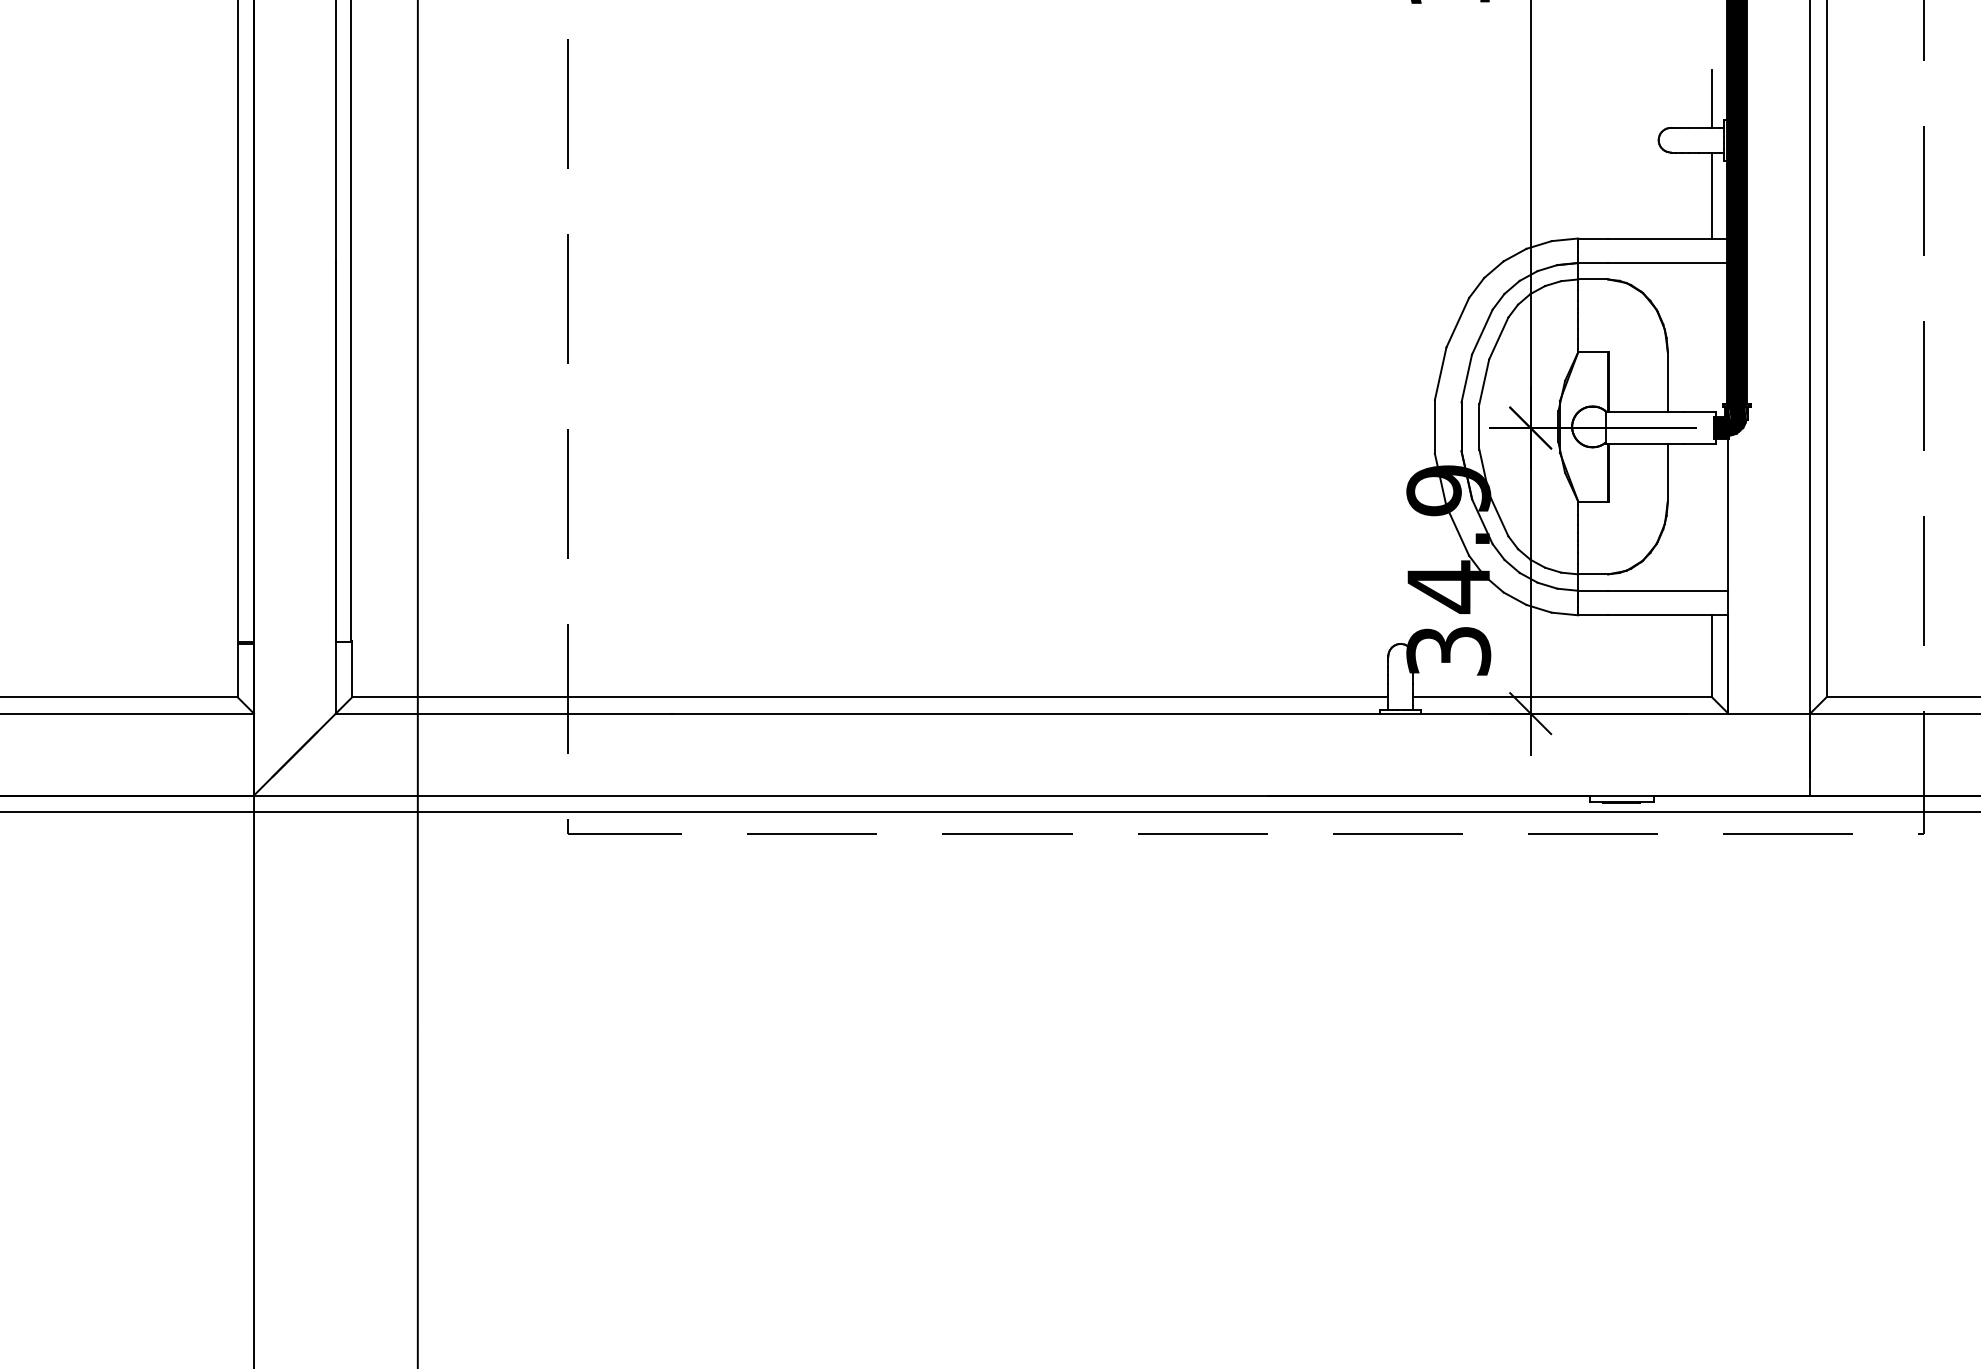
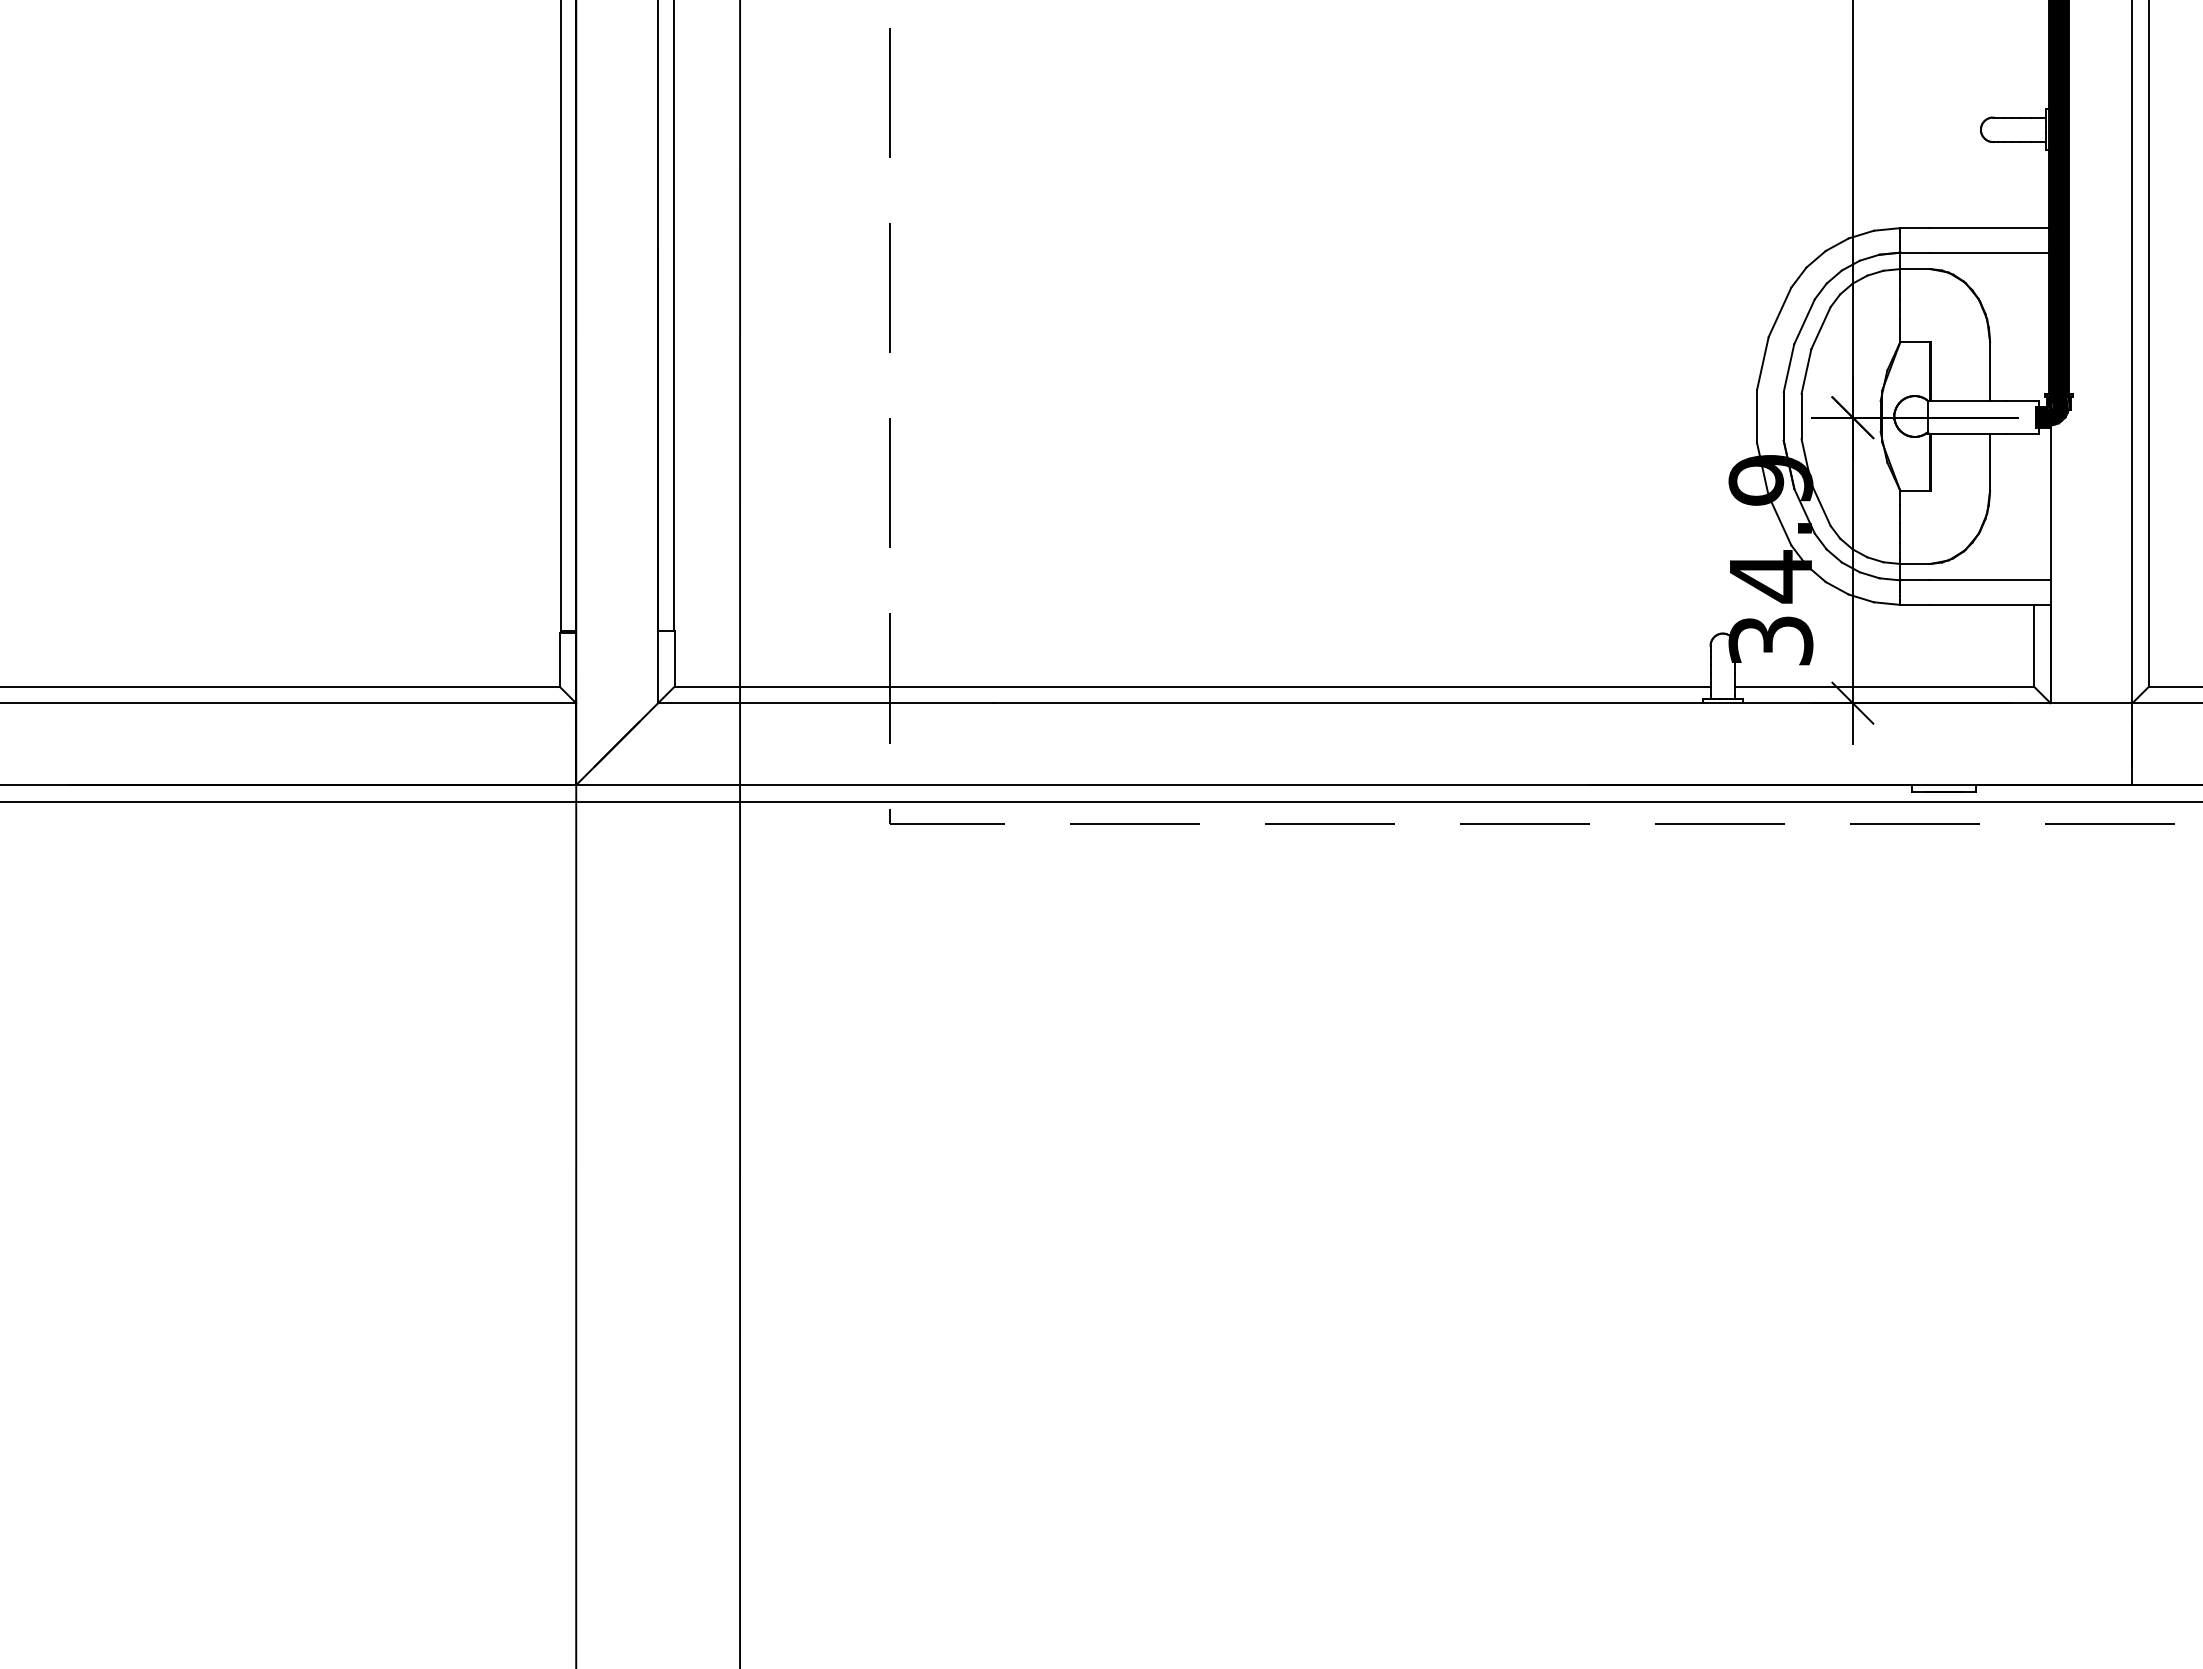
line: (1712, 98) -> (2034, 88), removed
line: (1712, 195) -> (2034, 185), removed

